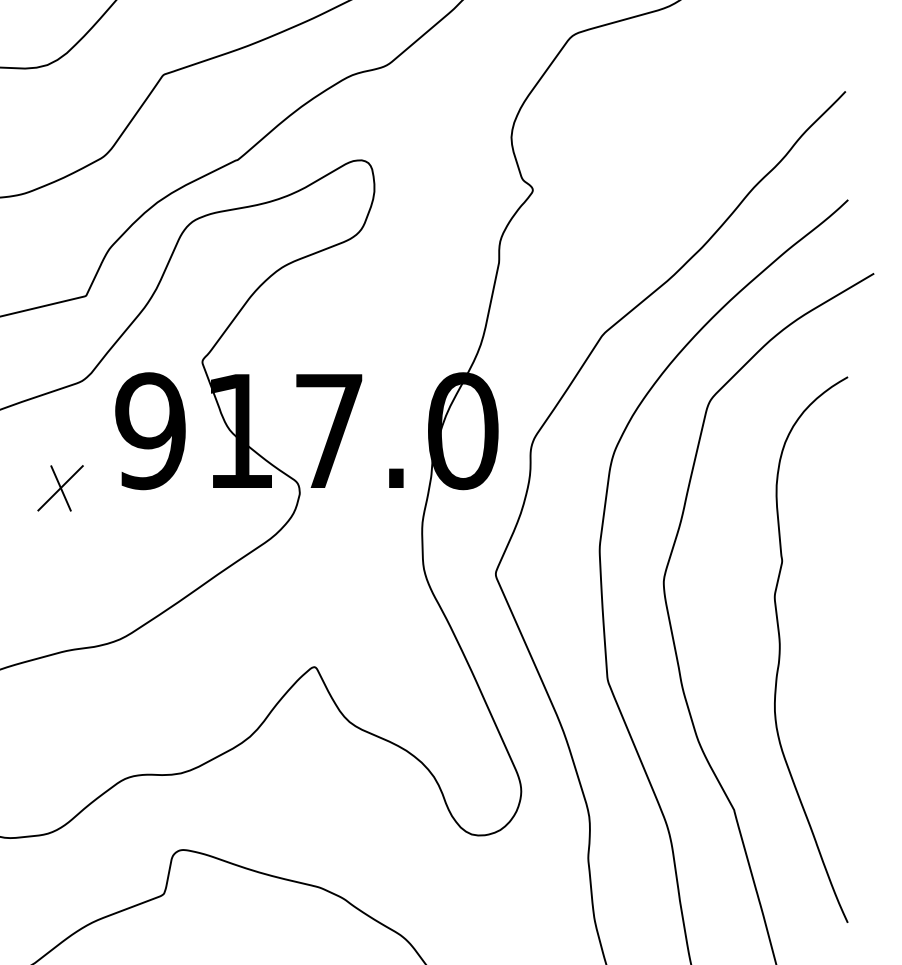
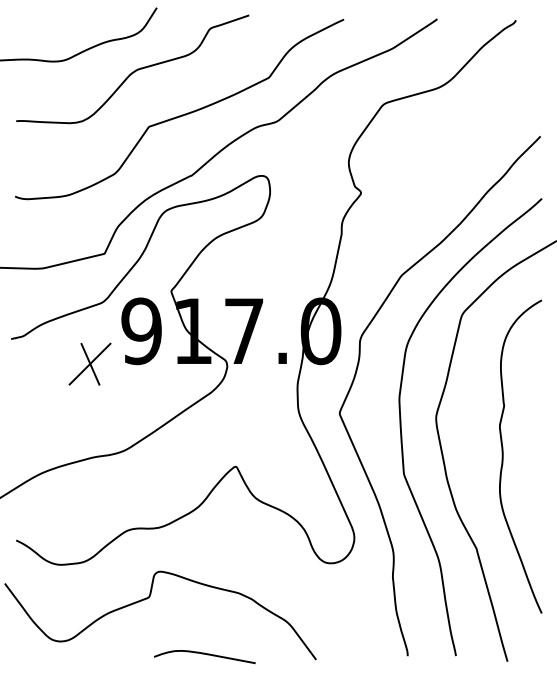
part: (59, 487) -> (89, 363), size x1.6

